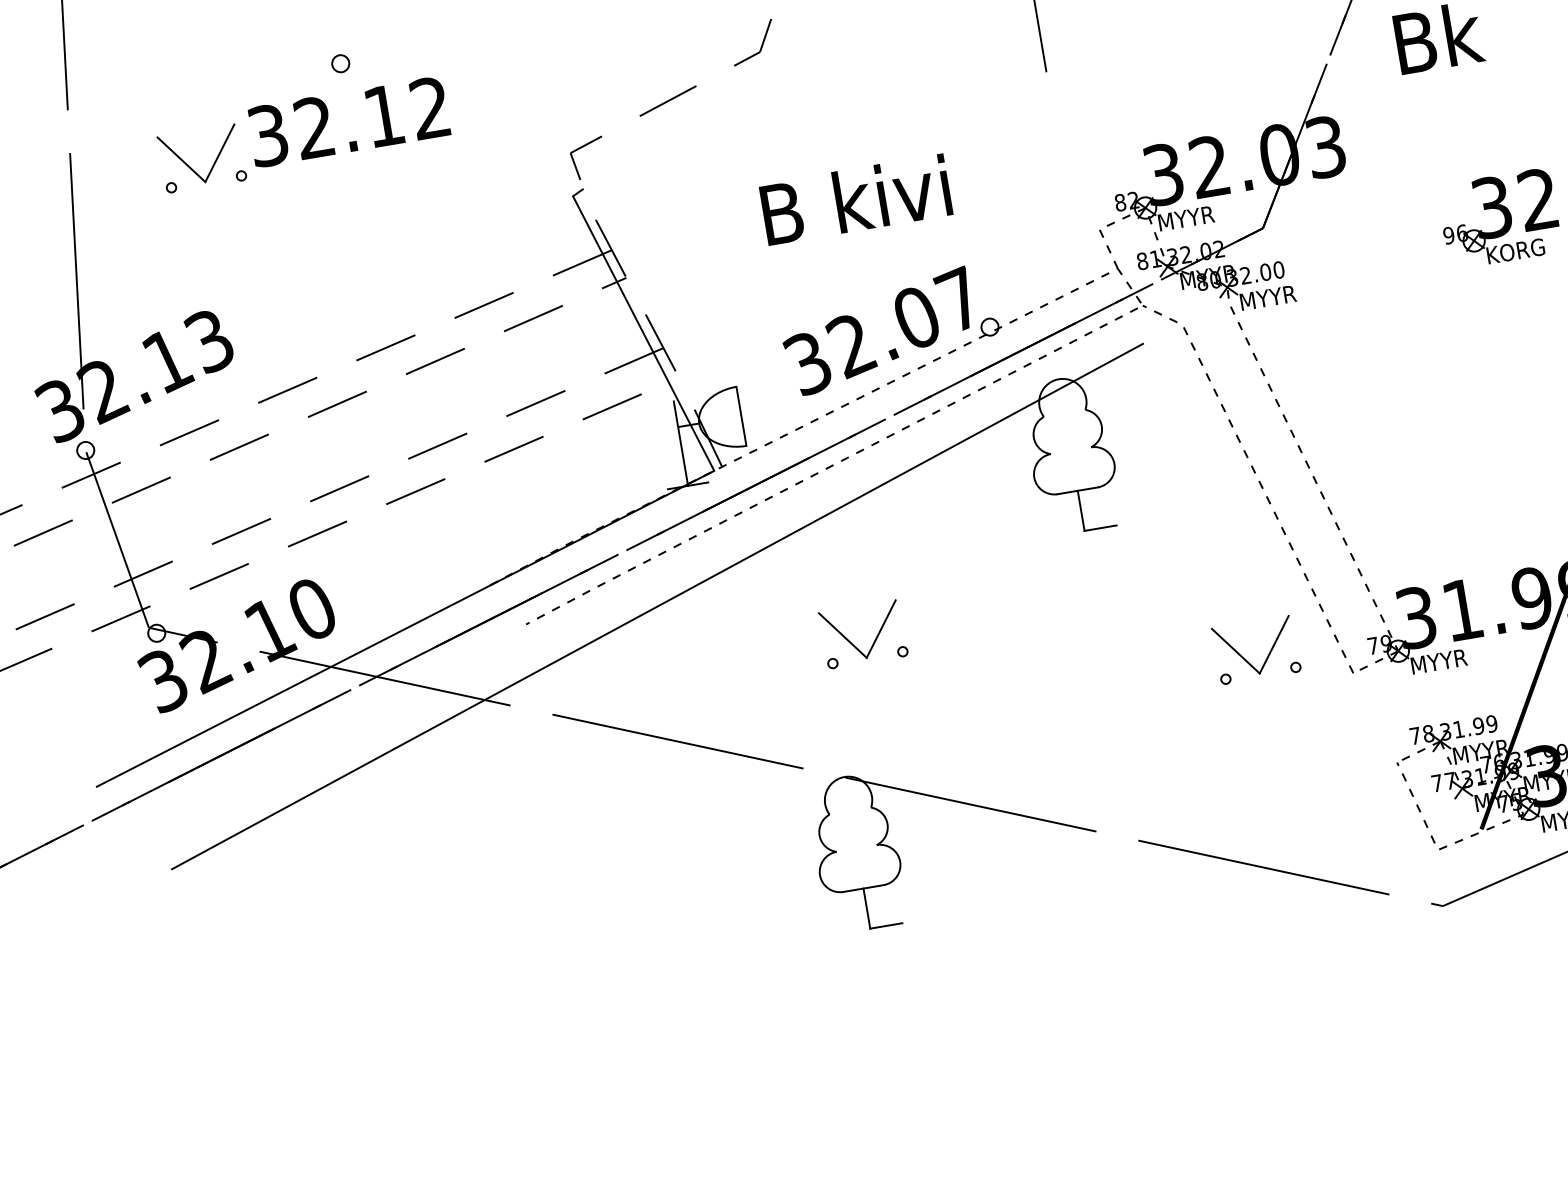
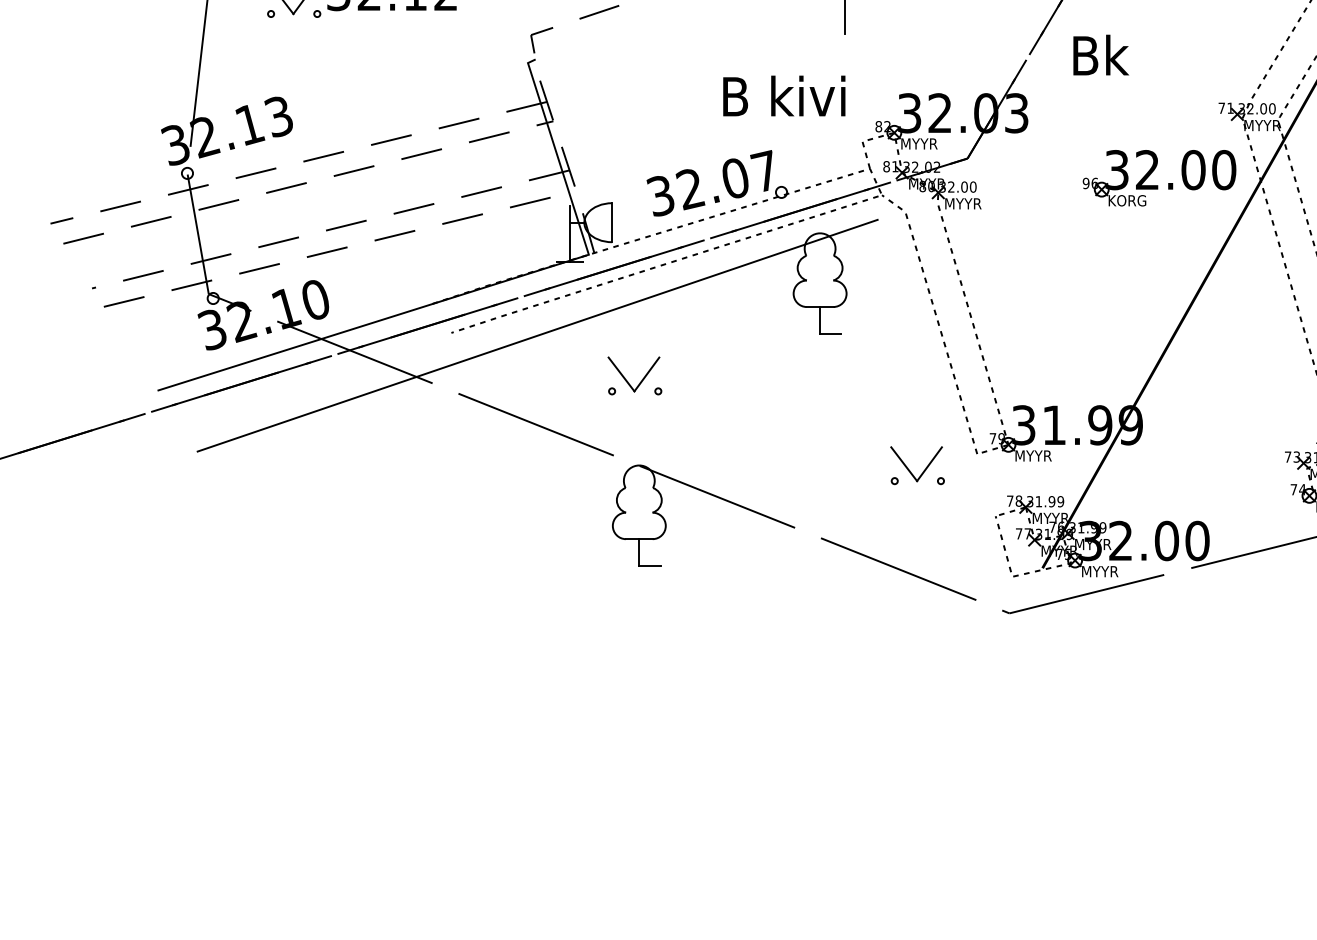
text: (856, 198) -> (784, 95), moved
part: (855, 644) -> (628, 381), moved
part: (1266, 655) -> (923, 470), moved

